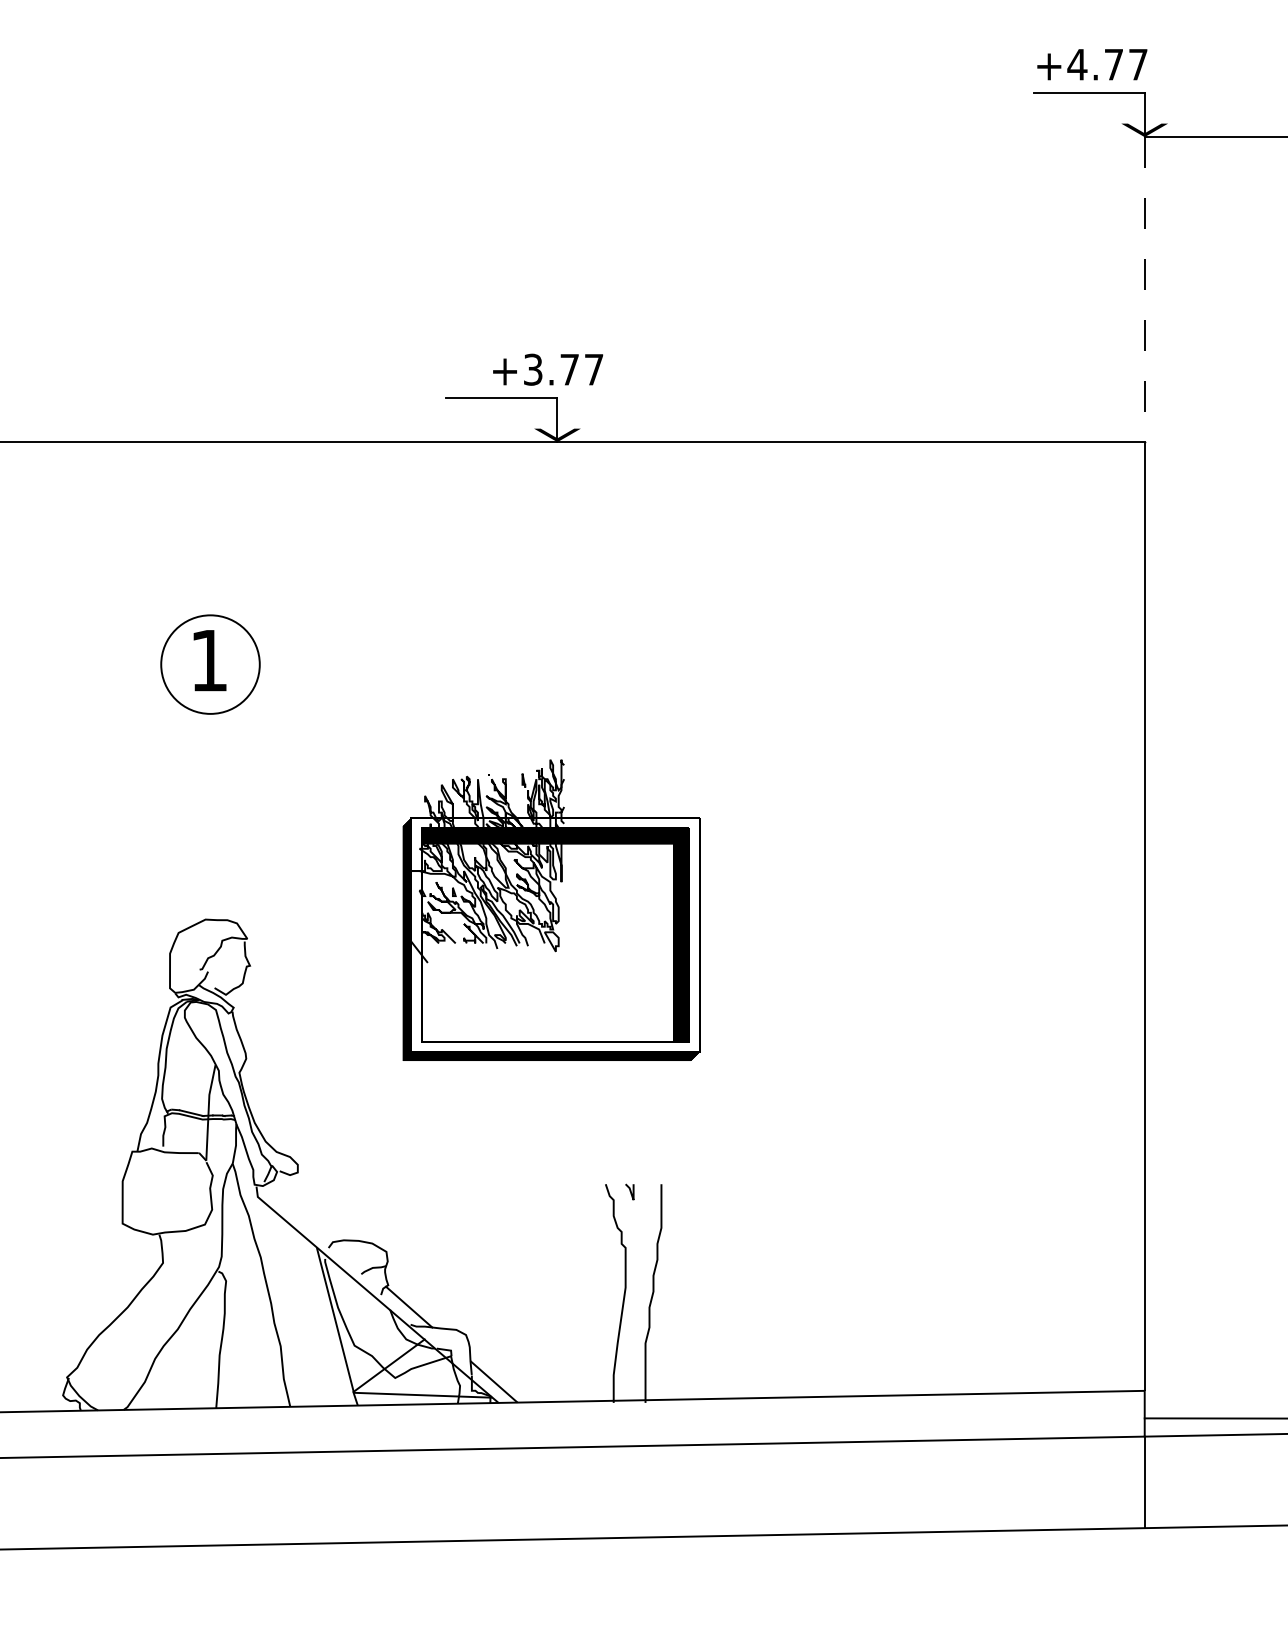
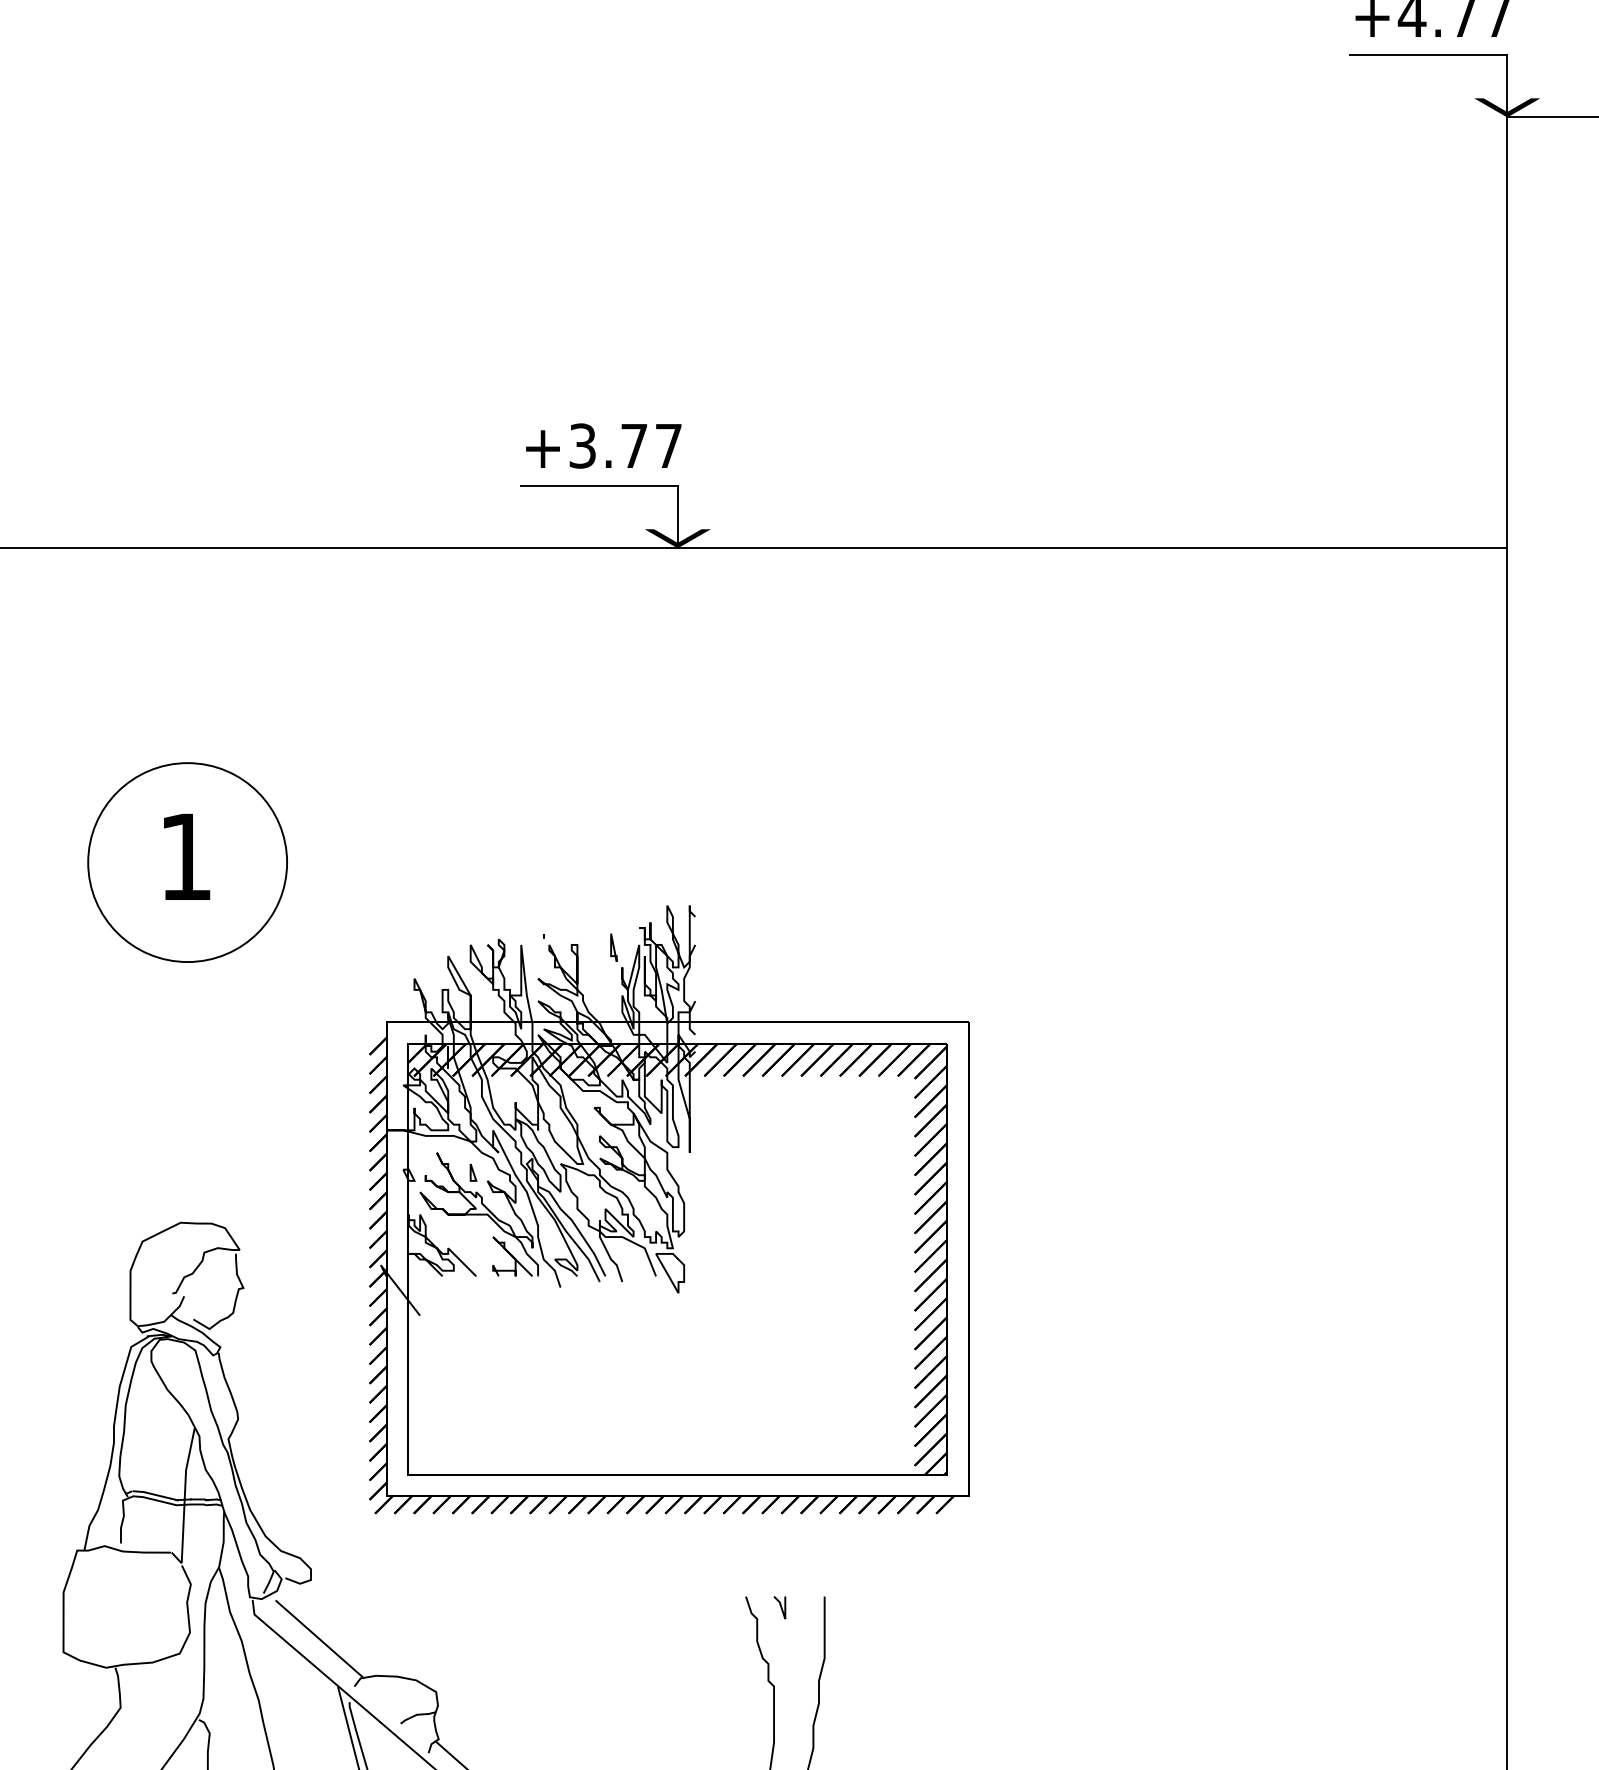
line: (1144, 289) -> (1507, 332), dashed -> solid
text: (548, 369) -> (604, 445), moved
circle: (210, 664) -> (187, 862), size x1.43
part: (550, 910) -> (667, 1209), size x1.43
line: (304, 1214) -> (320, 1639), added

